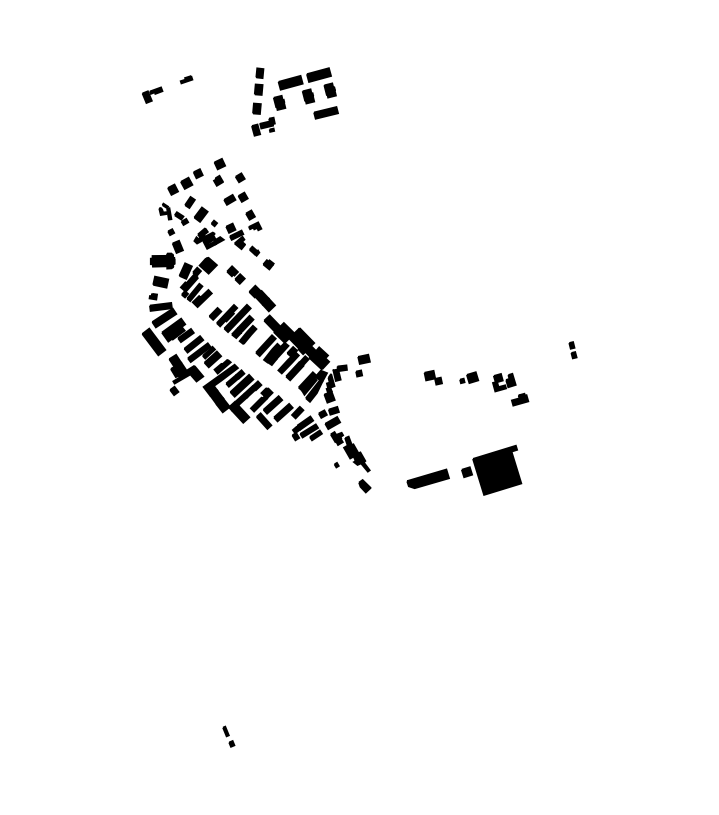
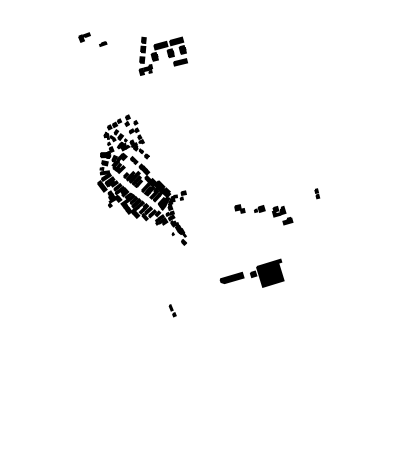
part: (152, 95) -> (84, 37), moved
part: (255, 324) -> (141, 179), size x0.7
part: (463, 468) -> (251, 272), moved
part: (228, 736) -> (172, 310), moved

